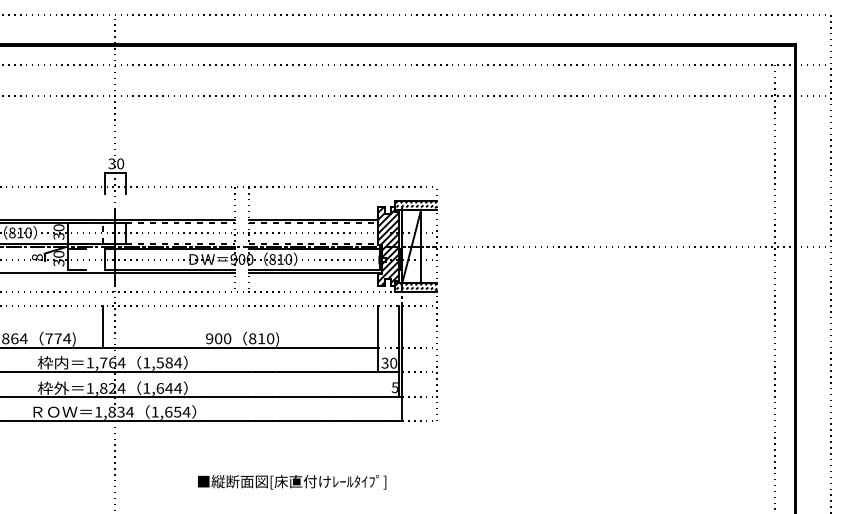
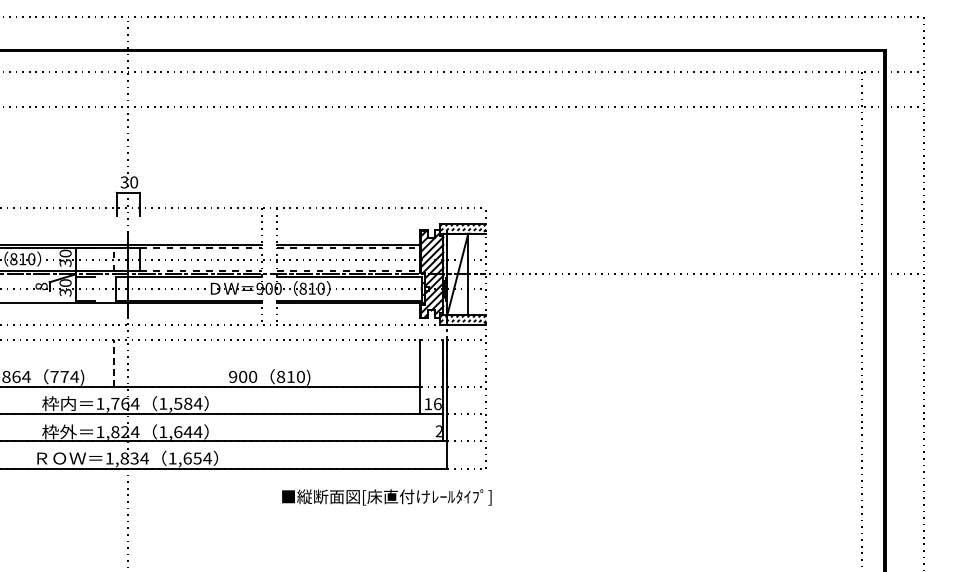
line: (102, 326) -> (114, 363), solid -> dashed
text: (388, 363) -> (432, 404), 30 -> 16
text: (394, 387) -> (438, 431), 5 -> 2
text: (291, 482) -> (386, 497), moved

